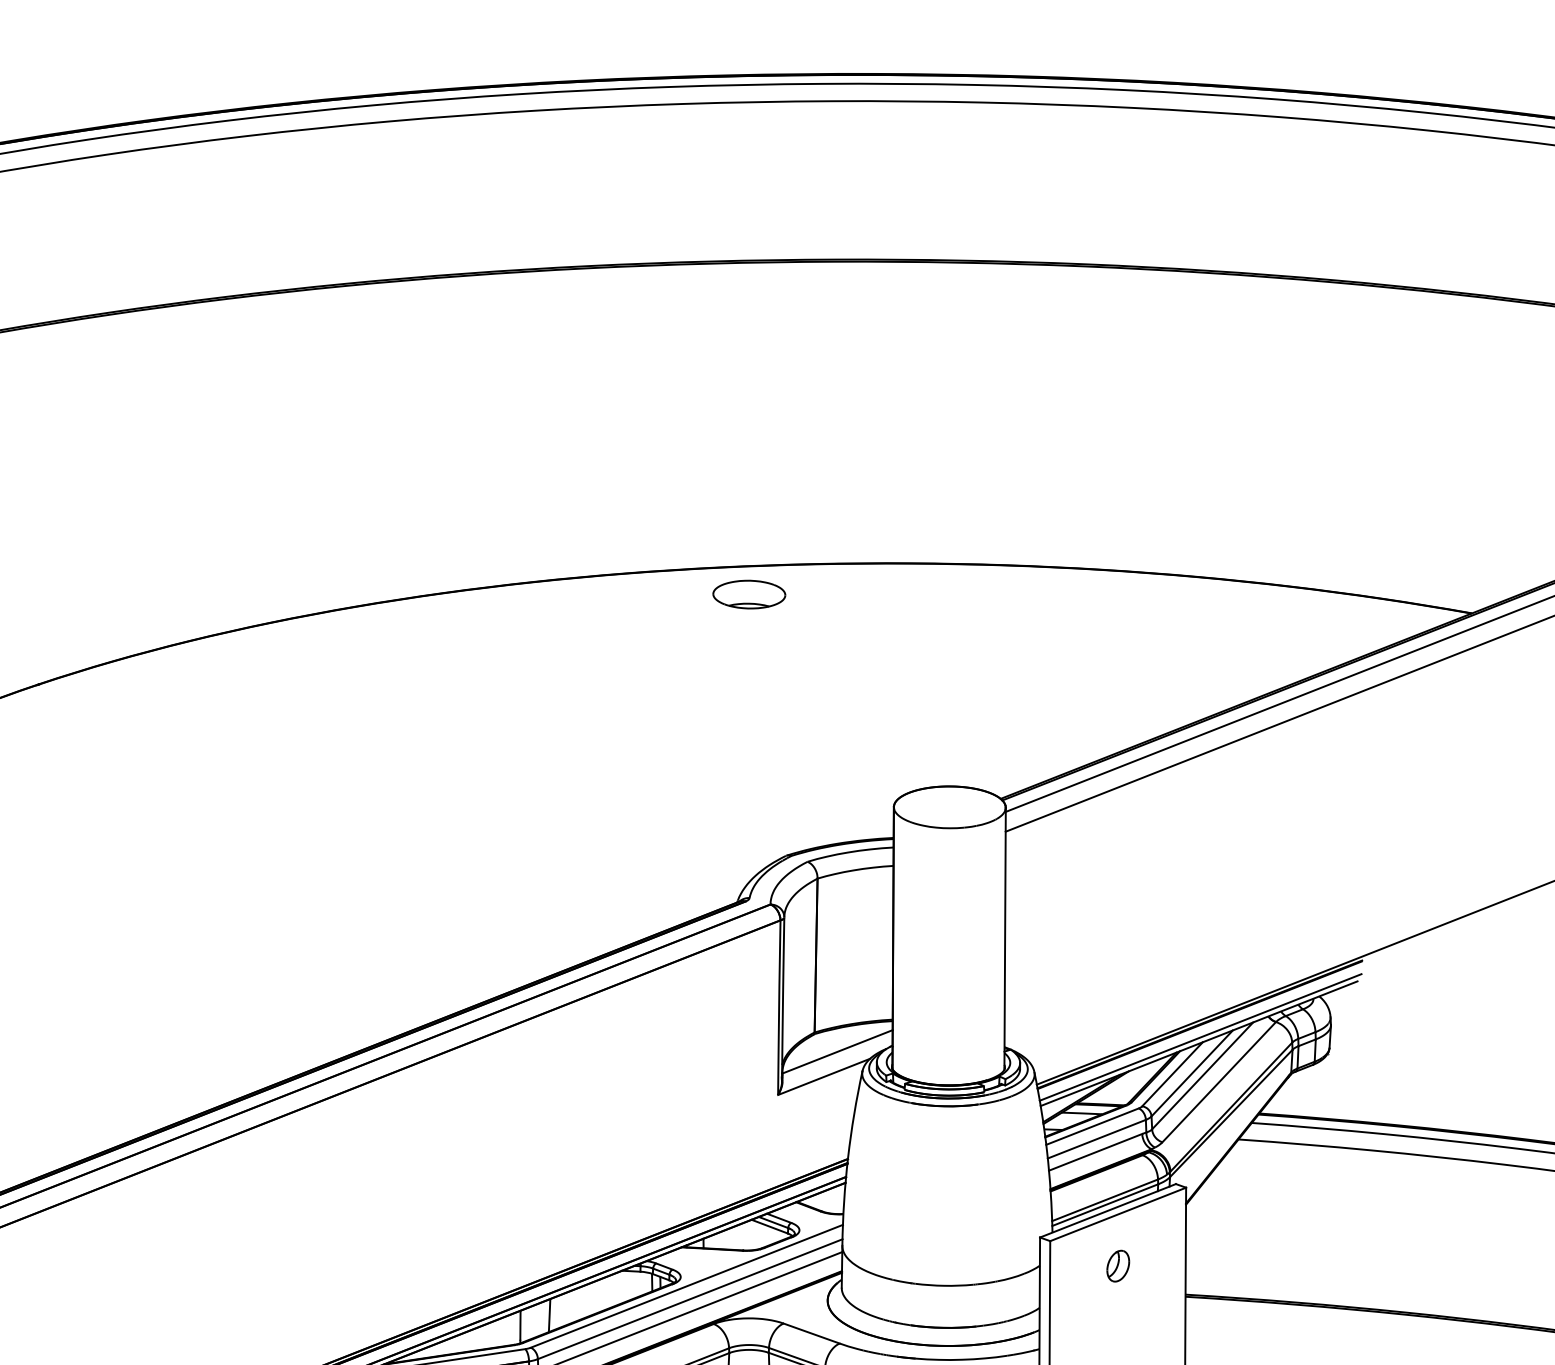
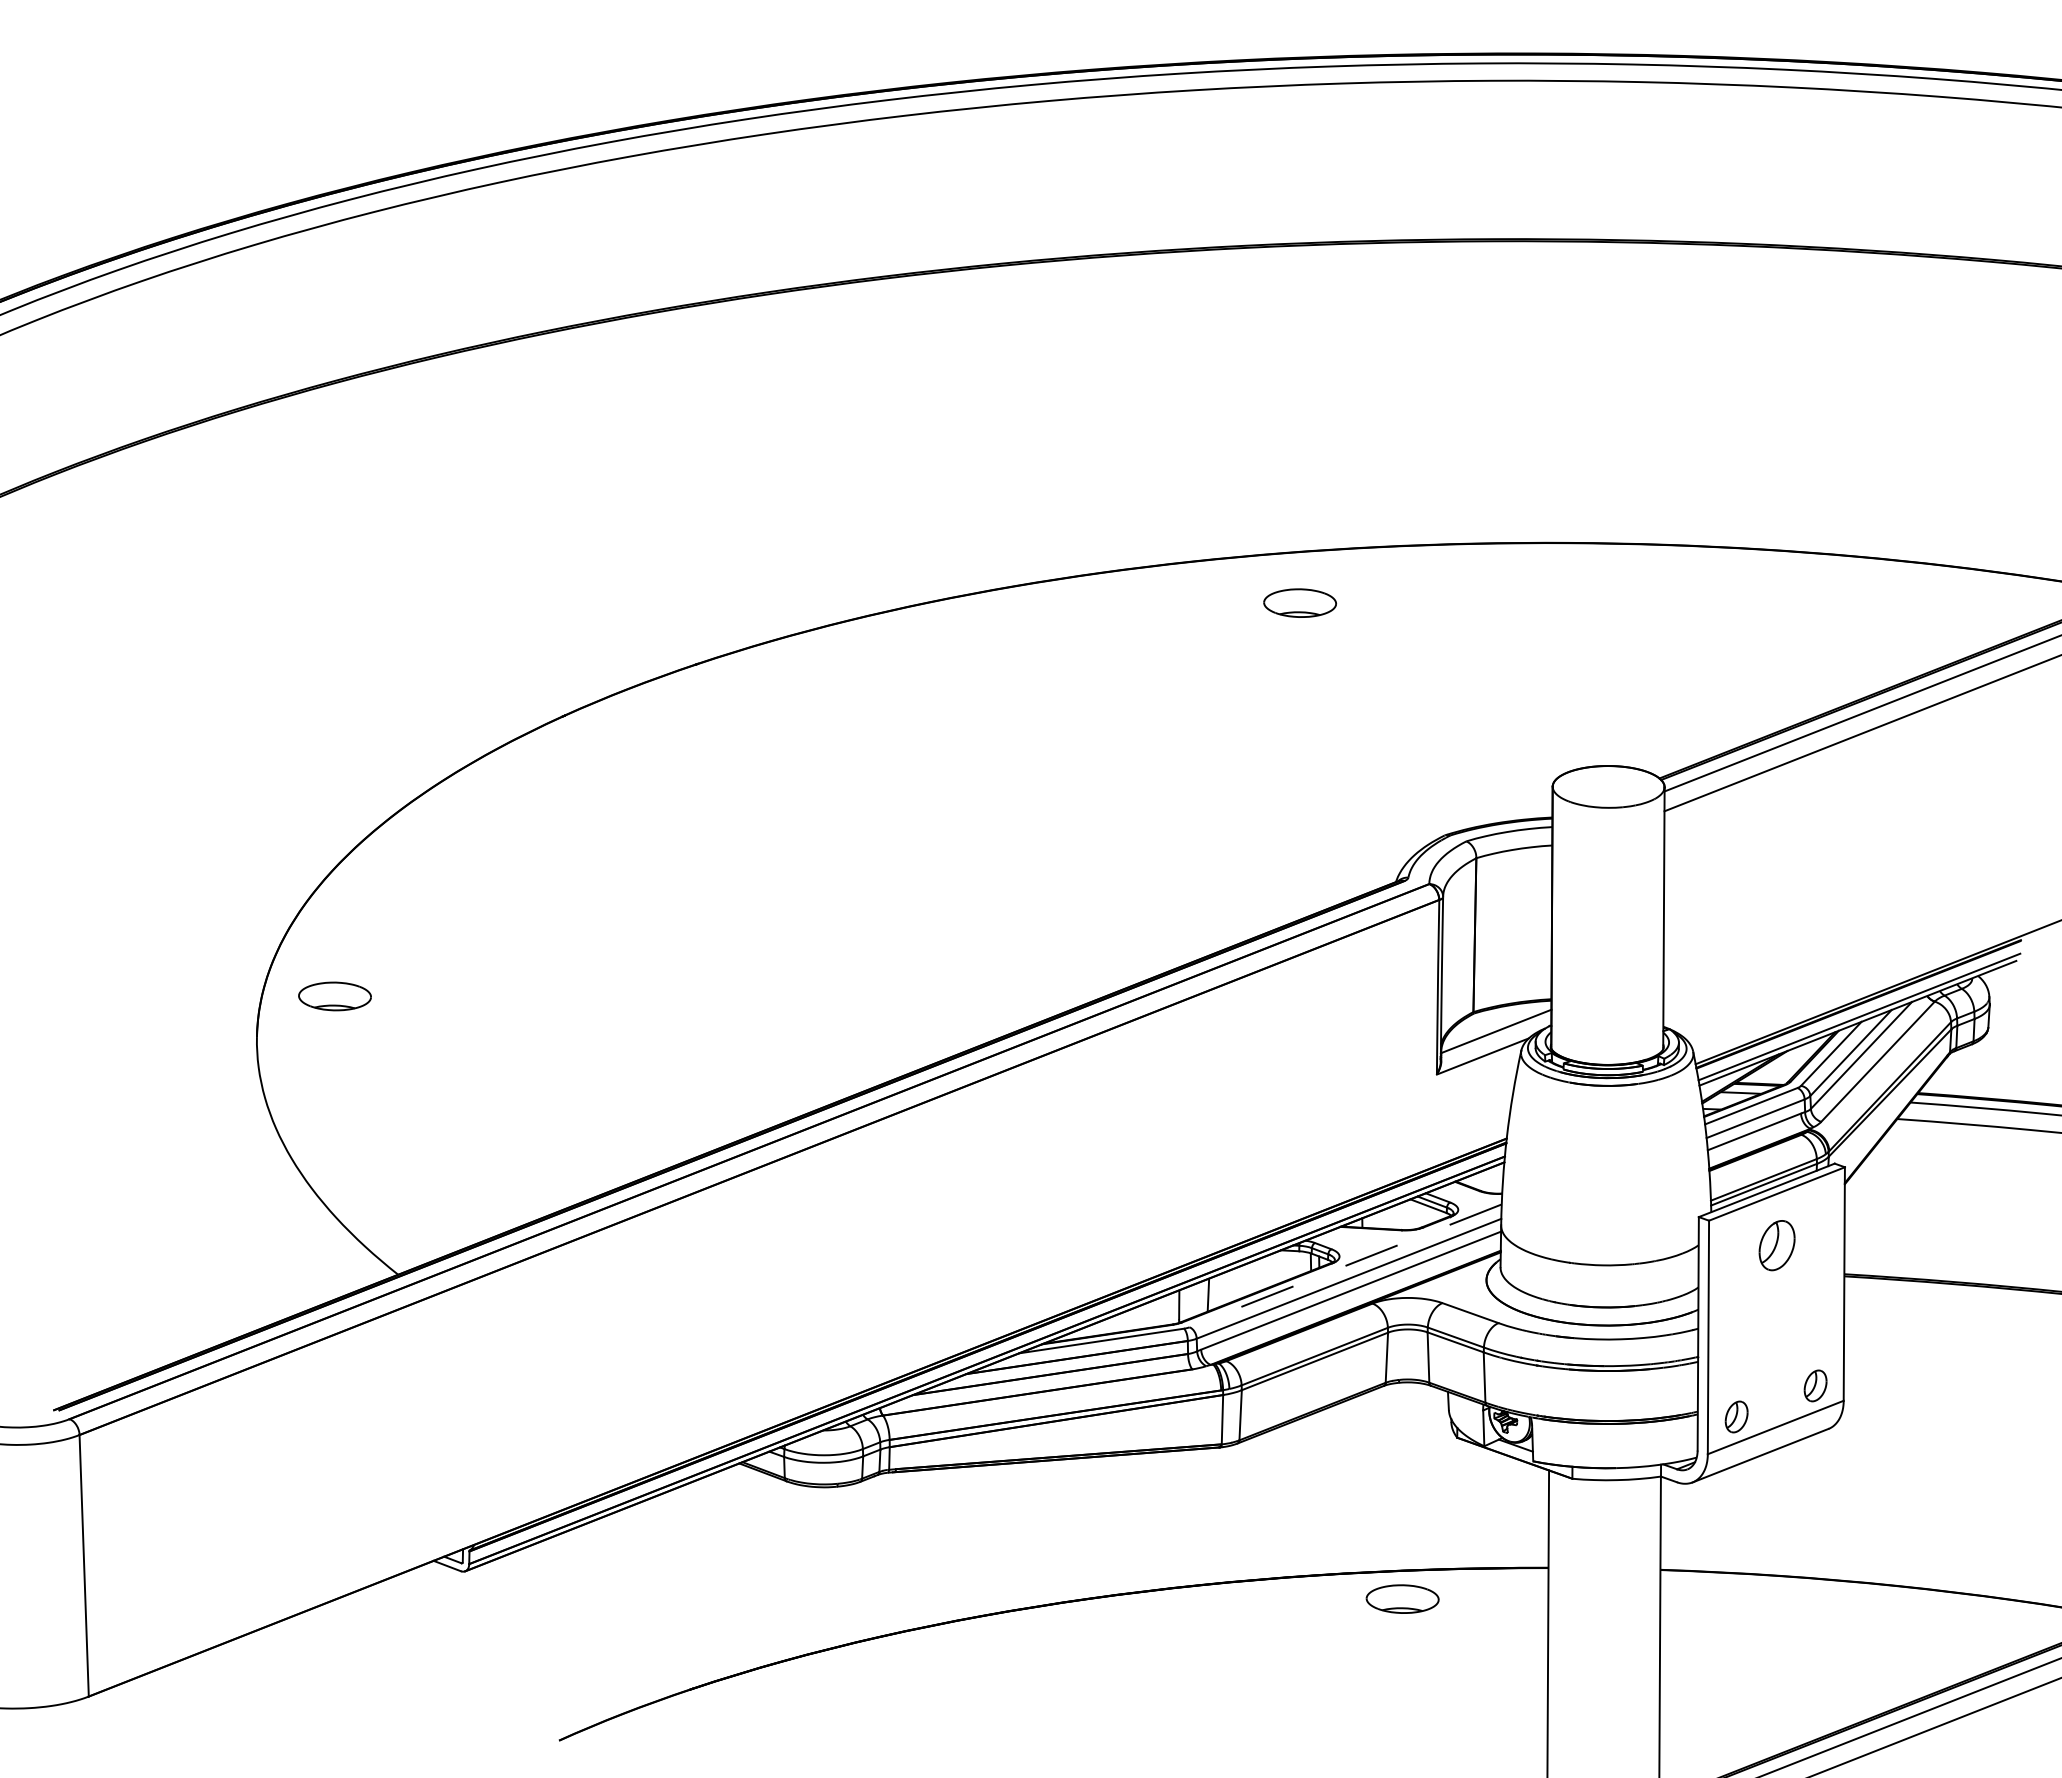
part: (748, 593) -> (1299, 602), moved
part: (1117, 1265) -> (1776, 1245), size x1.6
line: (686, 1285) -> (1345, 1265), solid -> dashed

